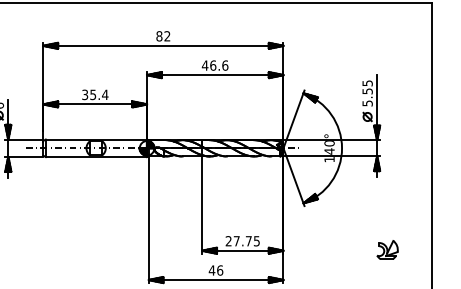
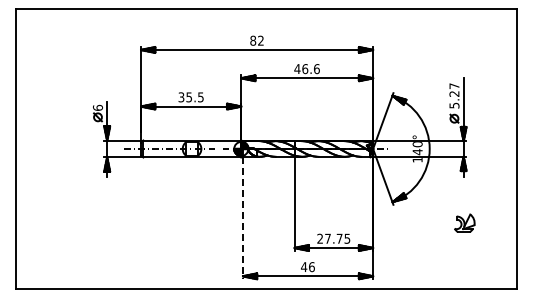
text: (367, 86) -> (454, 89), 5.55 -> 5.27
text: (104, 95) -> (200, 97), 35.4 -> 35.5
line: (148, 220) -> (242, 218), solid -> dashed
part: (387, 249) -> (464, 222), moved

